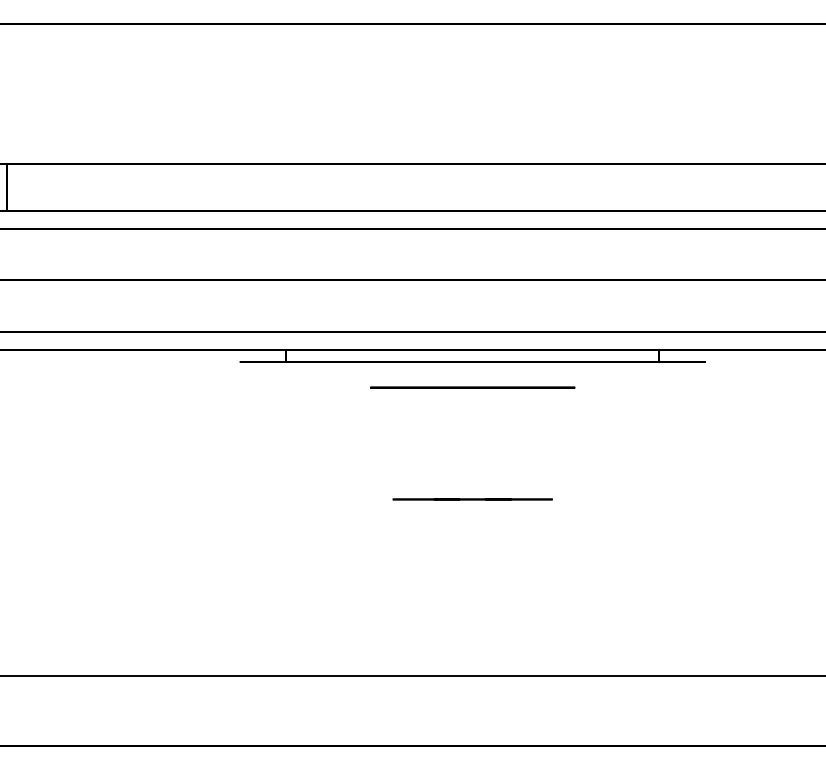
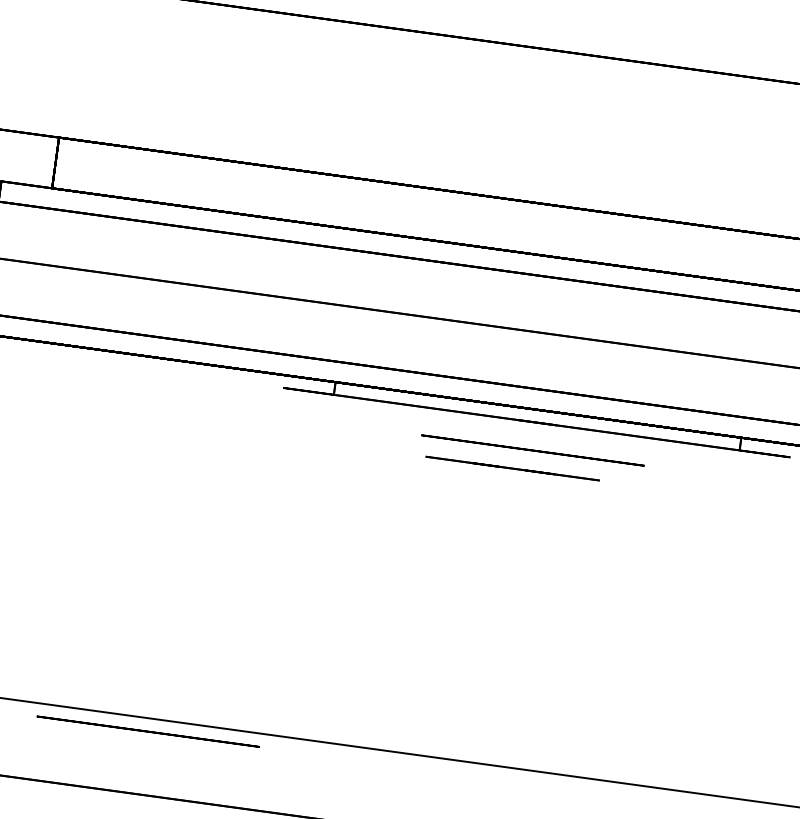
line: (472, 499) -> (512, 468), moved
circle: (160, 688) -> (148, 731), added

